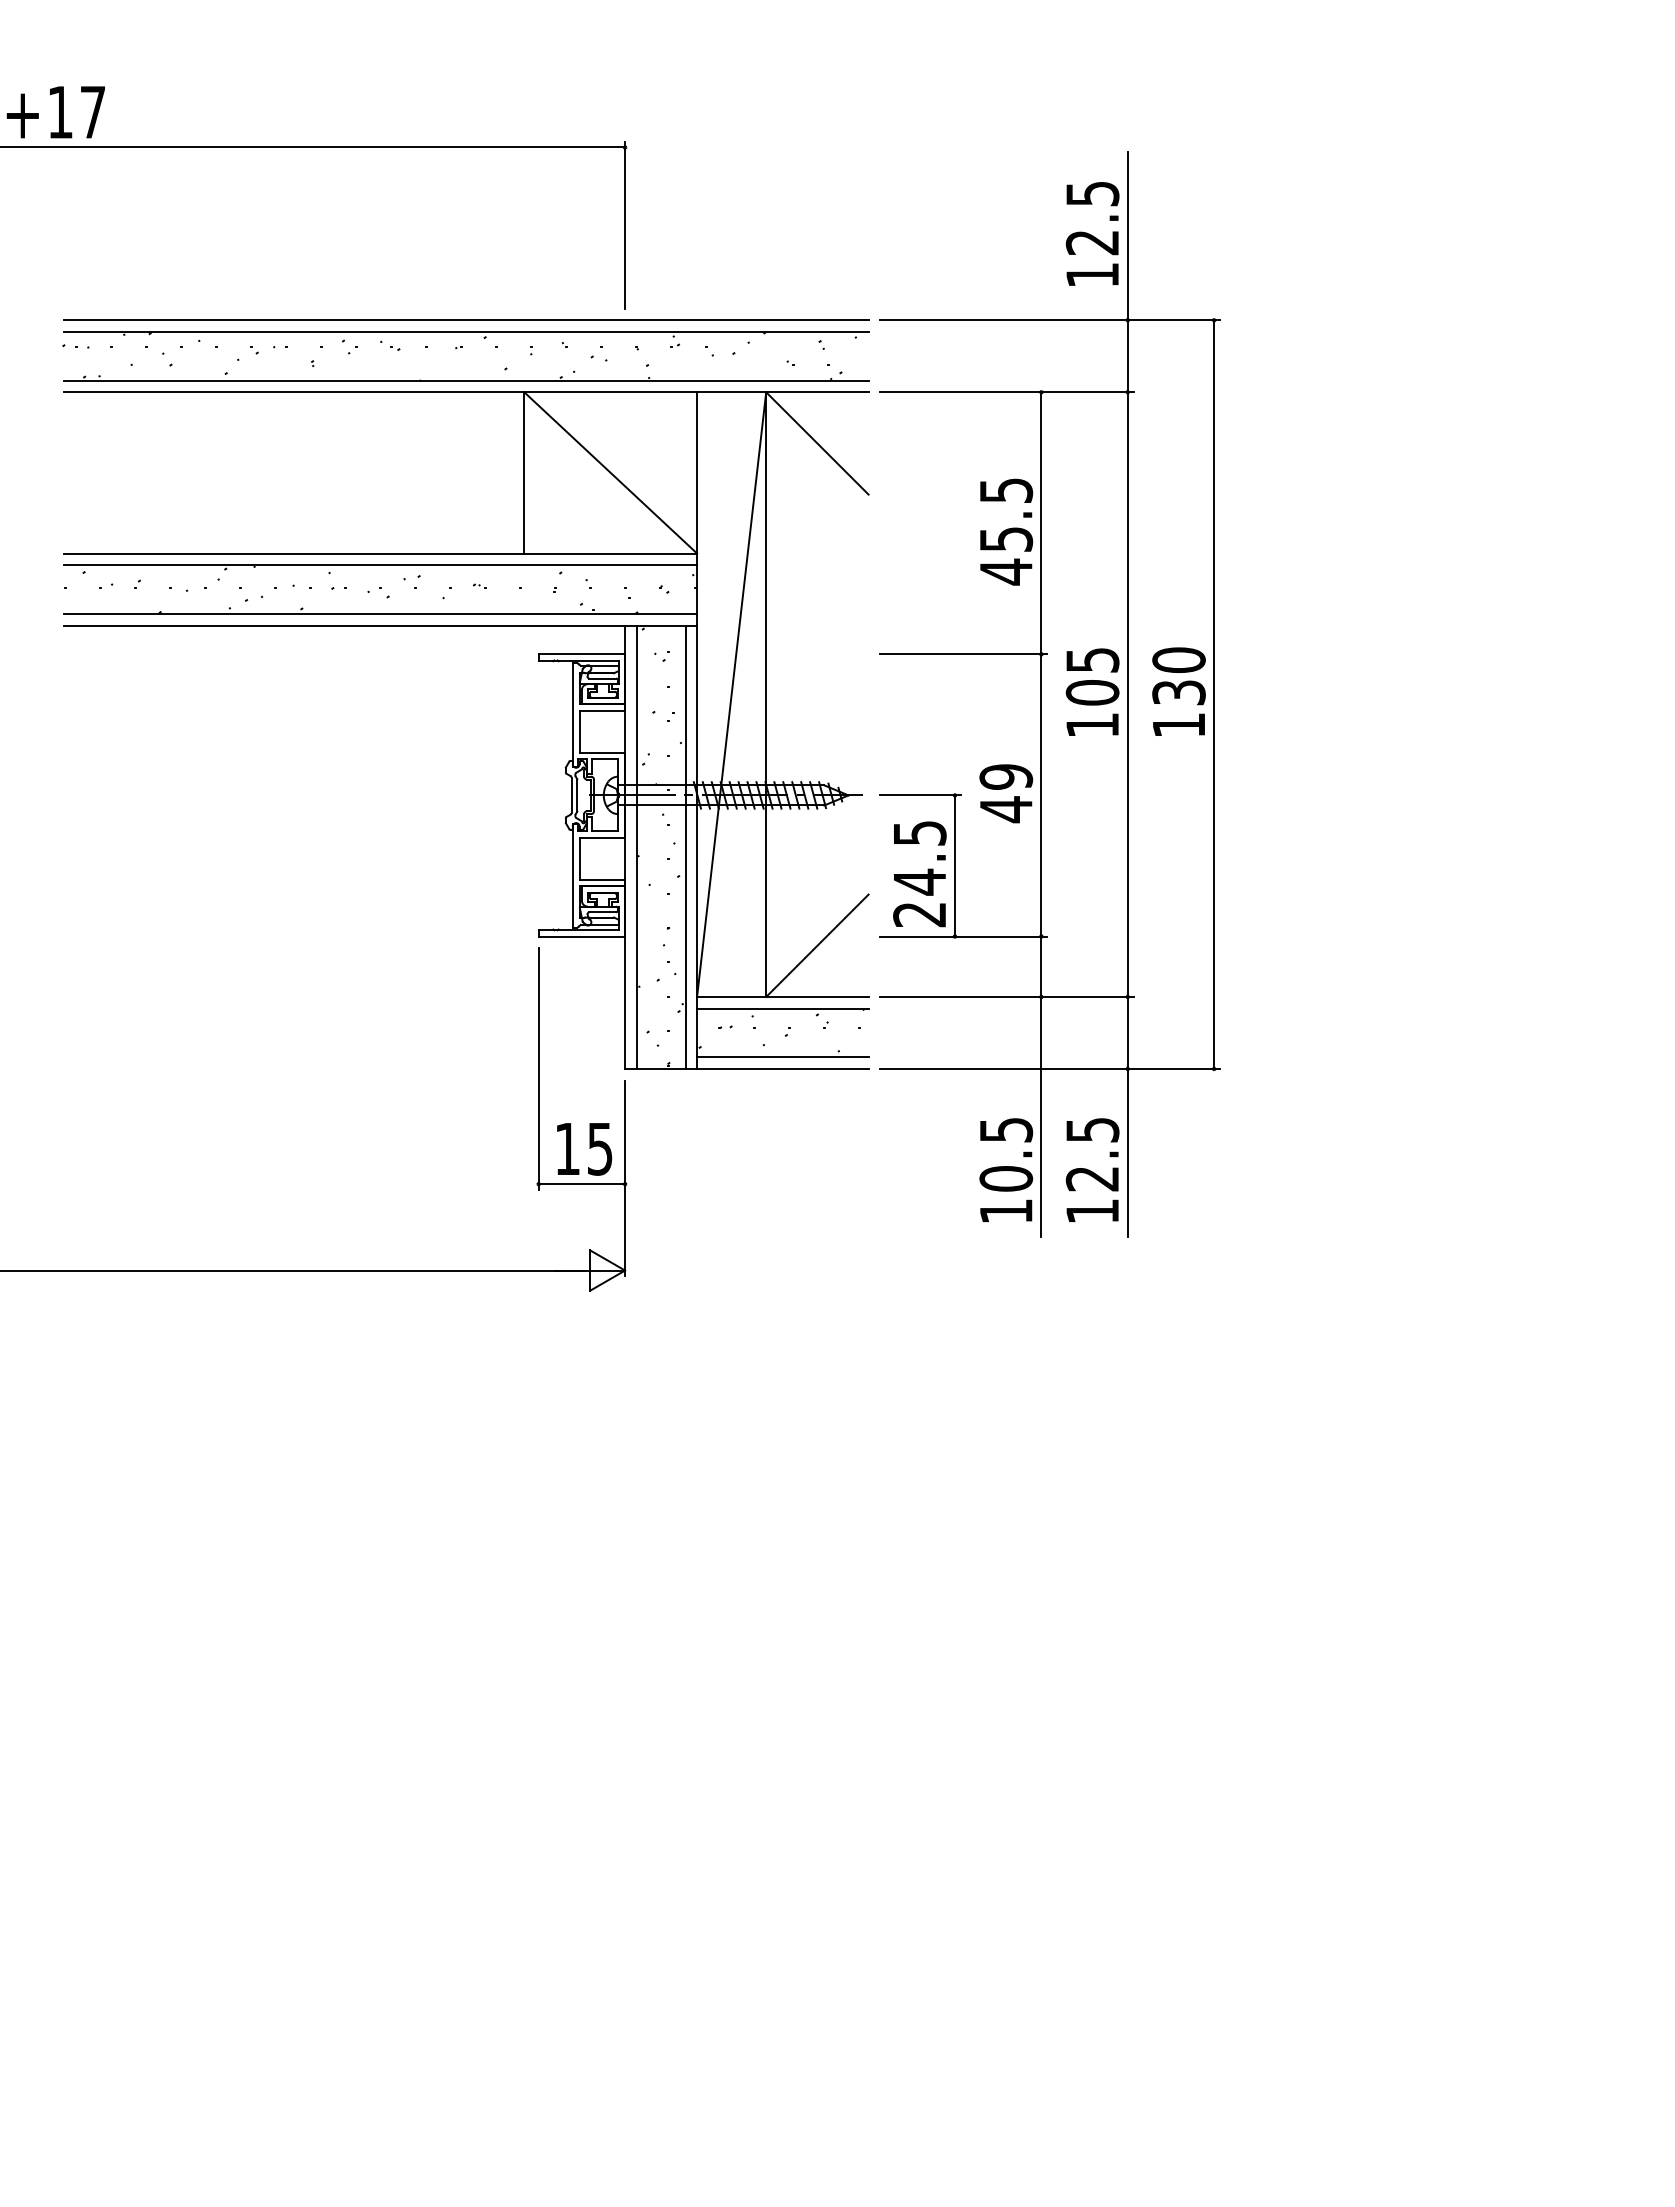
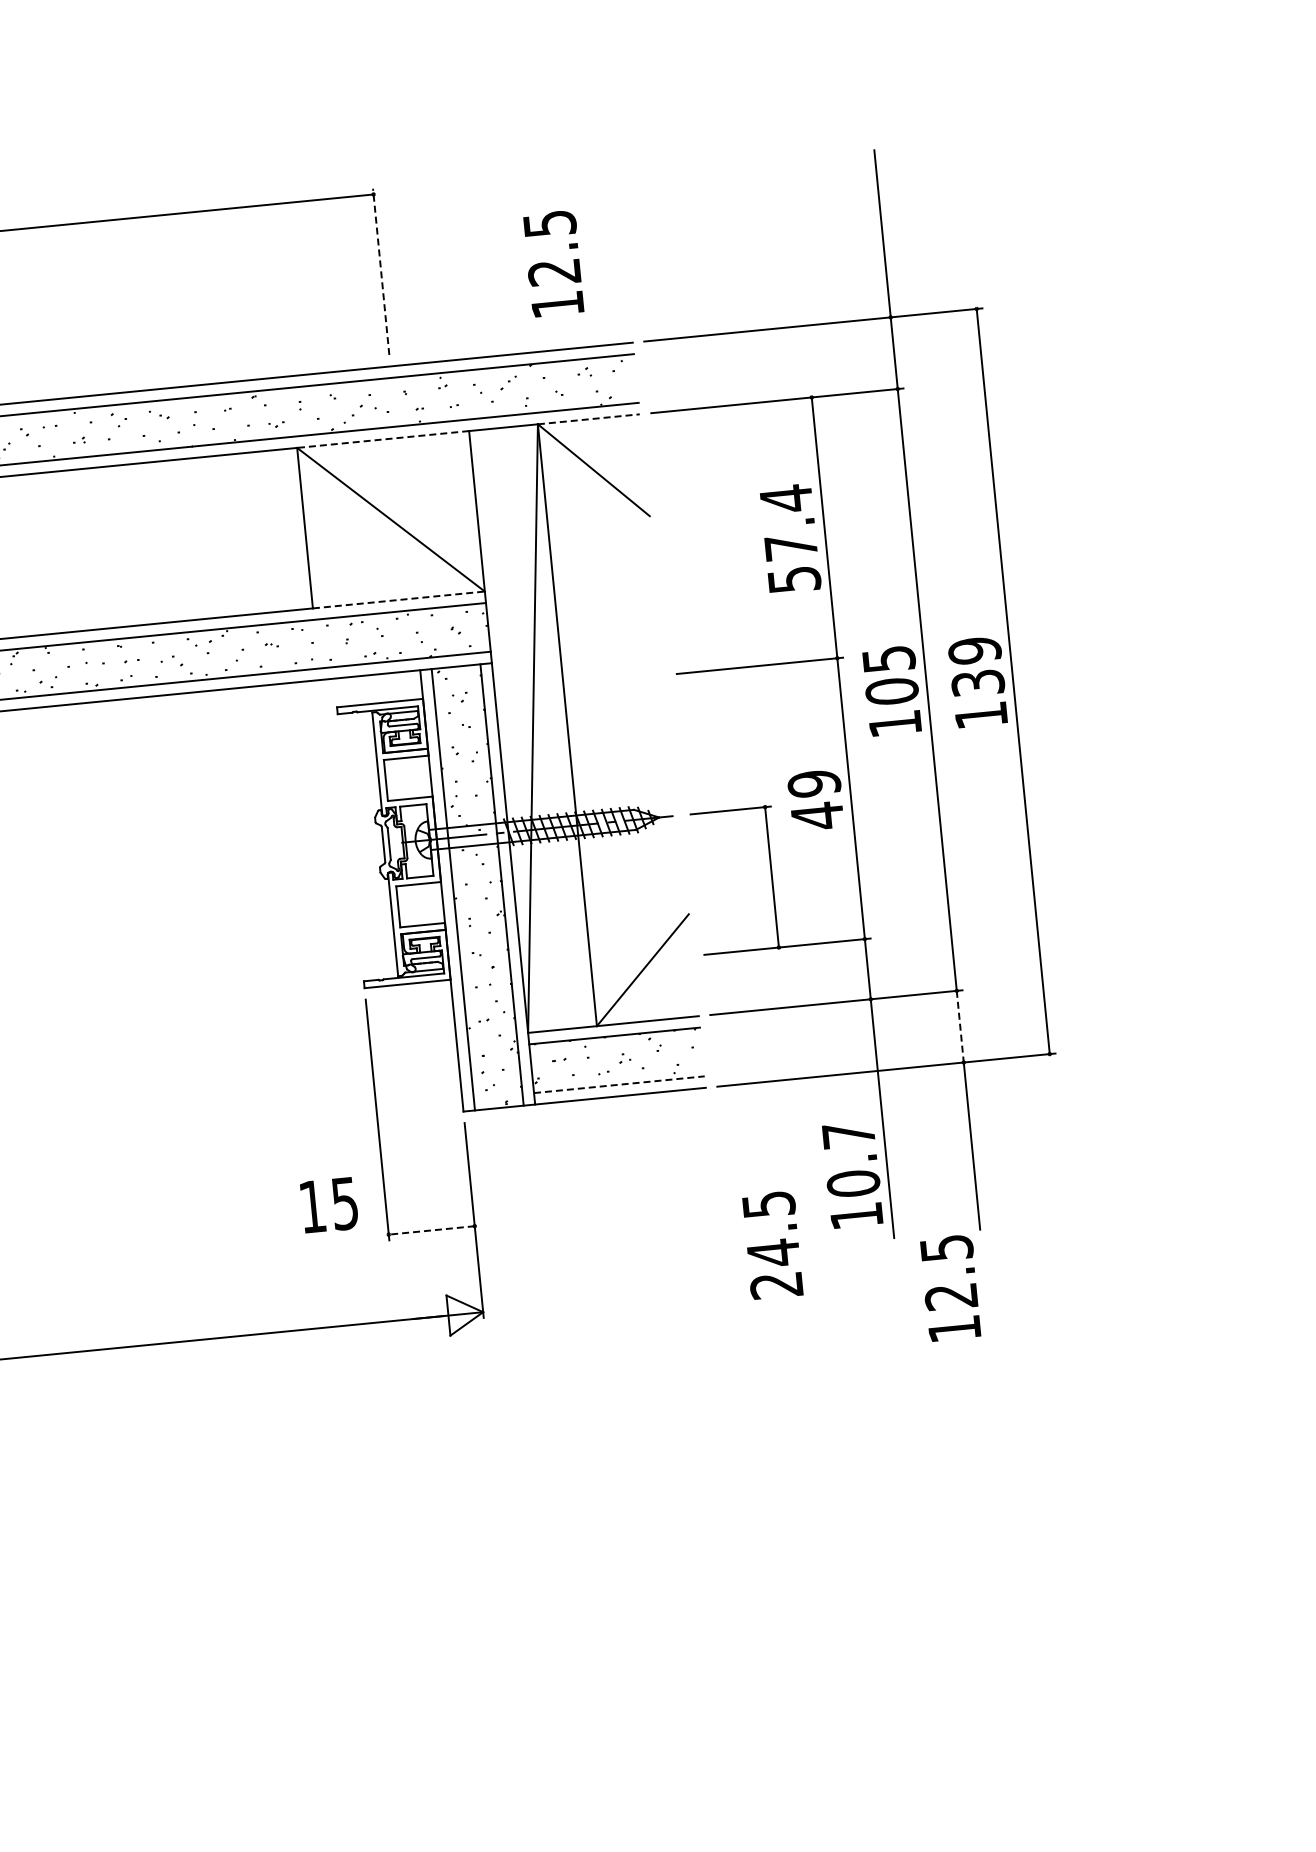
line: (625, 225) -> (381, 272), solid -> dashed
text: (1092, 233) -> (553, 263), moved
line: (610, 392) -> (382, 439), solid -> dashed
line: (817, 392) -> (588, 419), solid -> dashed
text: (1006, 531) -> (790, 539), 45.5 -> 57.4
line: (611, 553) -> (399, 599), solid -> dashed
text: (1178, 660) -> (974, 651), 130 -> 139
text: (919, 874) -> (772, 1245), moved
line: (1127, 1032) -> (959, 1026), solid -> dashed
line: (782, 1057) -> (619, 1084), solid -> dashed
text: (1006, 1130) -> (849, 1135), 10.5 -> 10.7
text: (584, 1149) -> (329, 1205), moved
text: (1092, 1169) -> (950, 1287), moved
line: (581, 1184) -> (431, 1230), solid -> dashed

